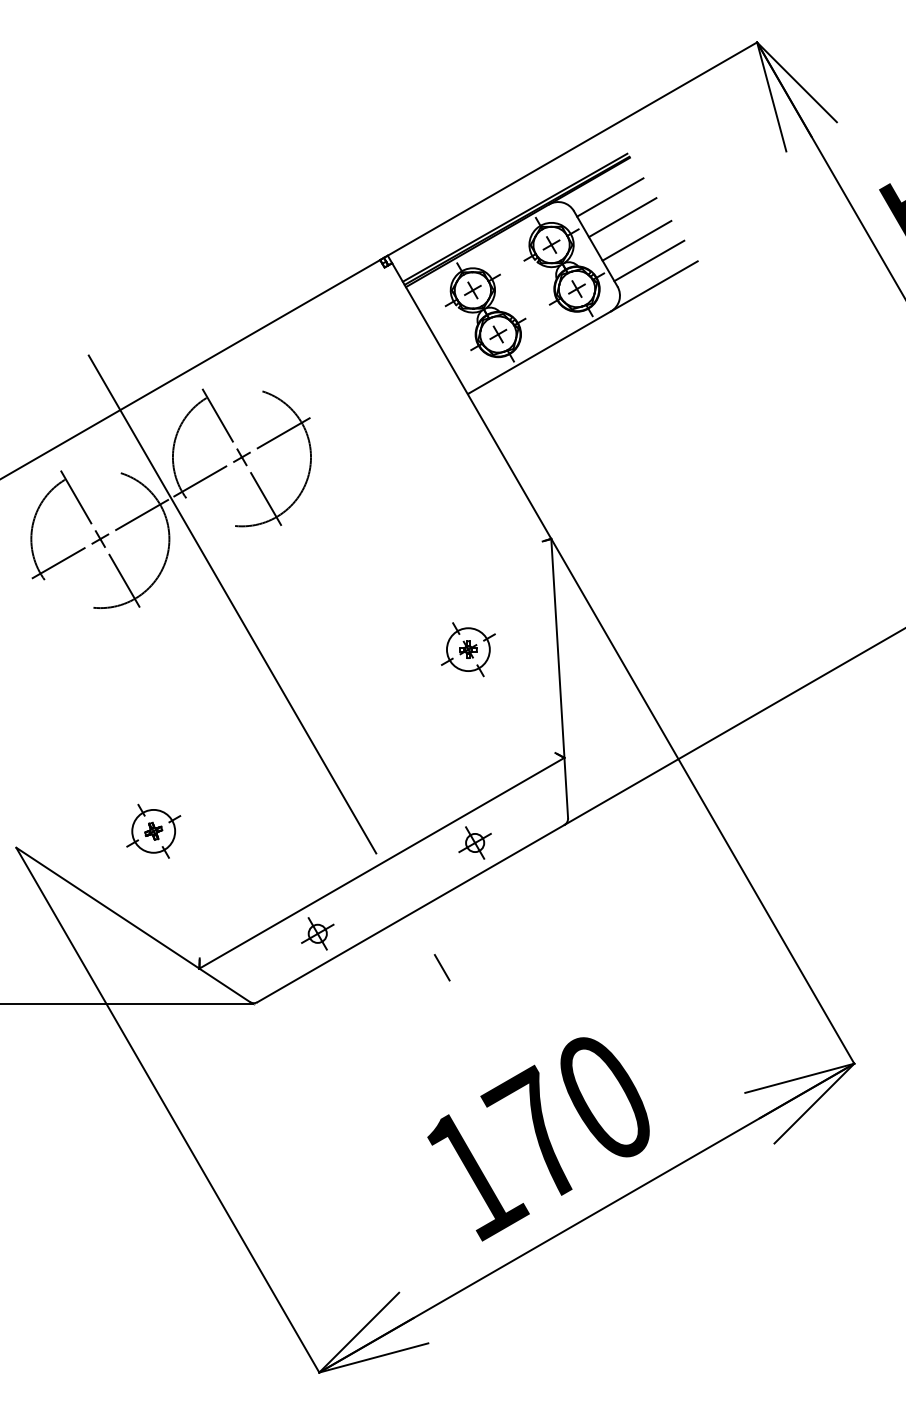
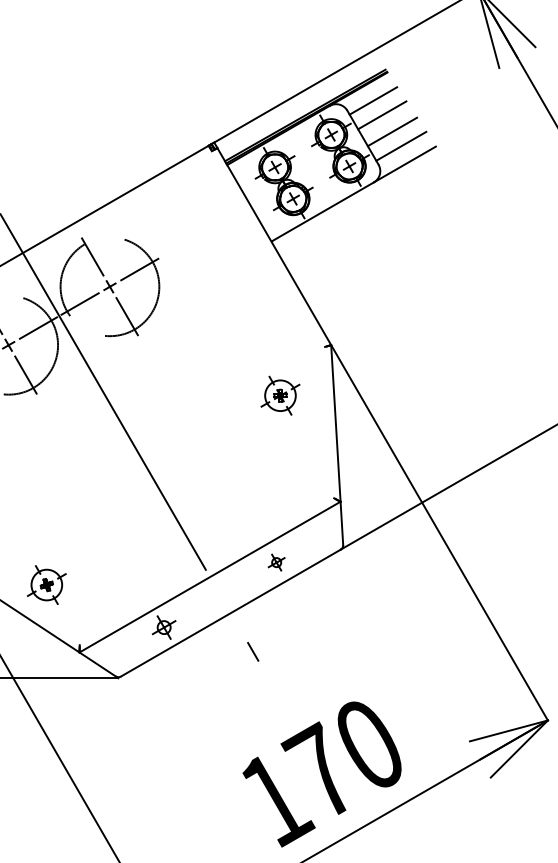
part: (468, 649) -> (280, 395), moved
part: (153, 830) -> (46, 584), moved
part: (474, 842) -> (276, 562), size x0.7

